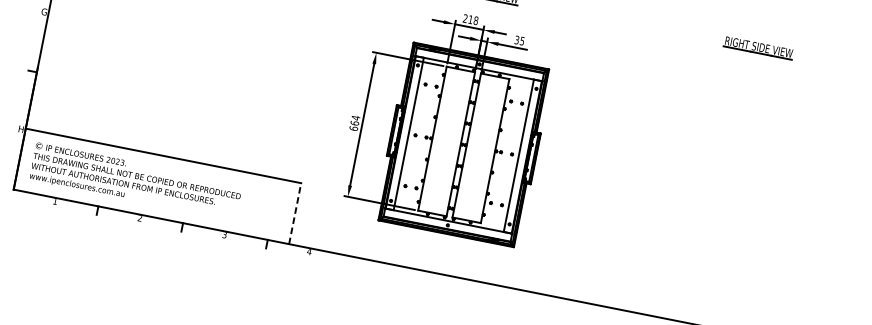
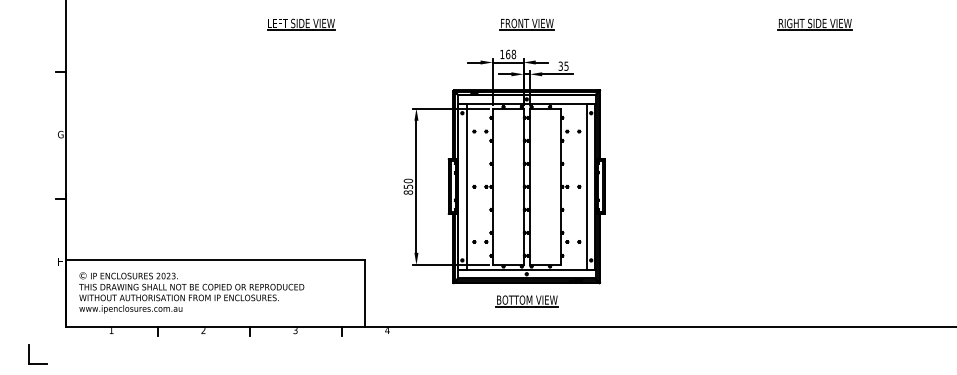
text: (468, 19) -> (505, 54), 218 -> 168
text: (354, 123) -> (408, 186), 664 -> 850
line: (294, 213) -> (364, 293), dashed -> solid
part: (442, 250) -> (526, 301), added

